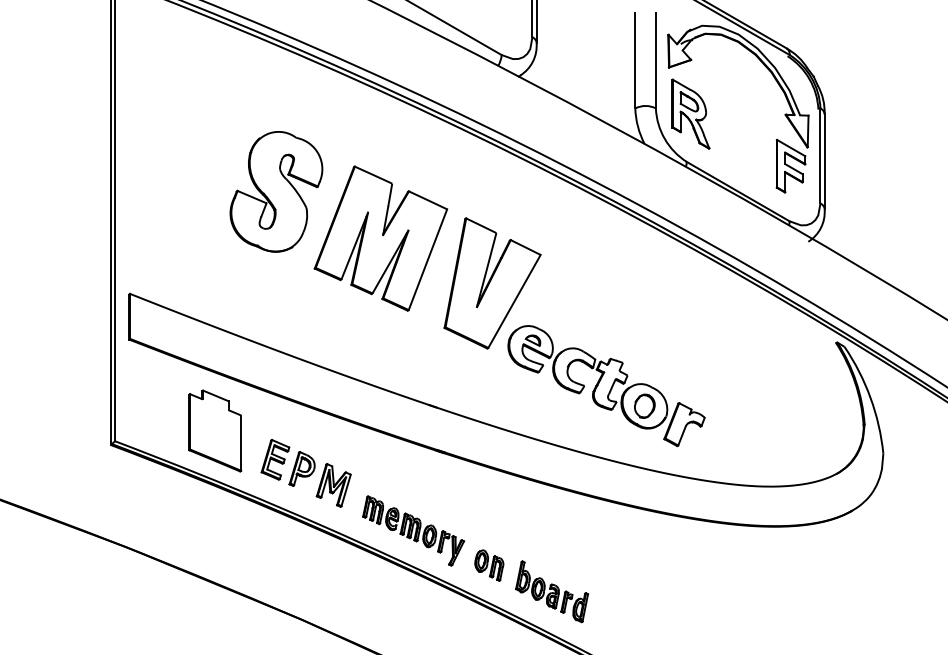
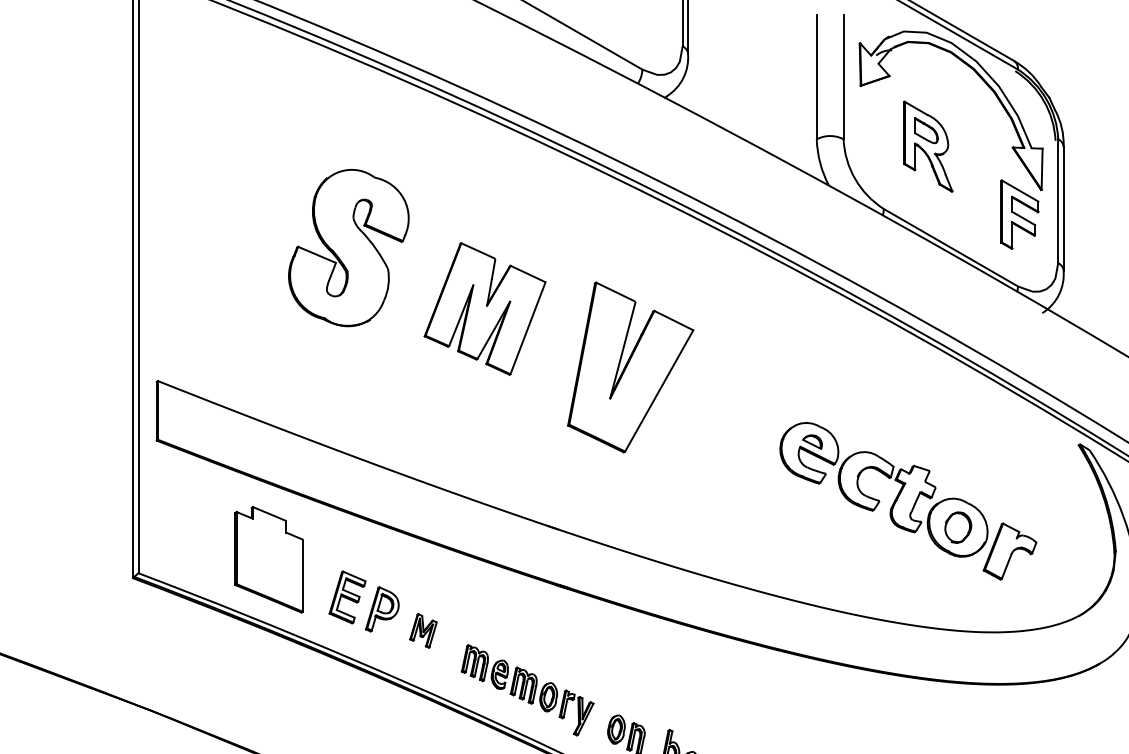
part: (690, 113) -> (927, 145), moved
part: (380, 238) -> (484, 308), size x0.7
part: (606, 386) -> (908, 501), moved
part: (333, 485) -> (423, 630), size x0.6

